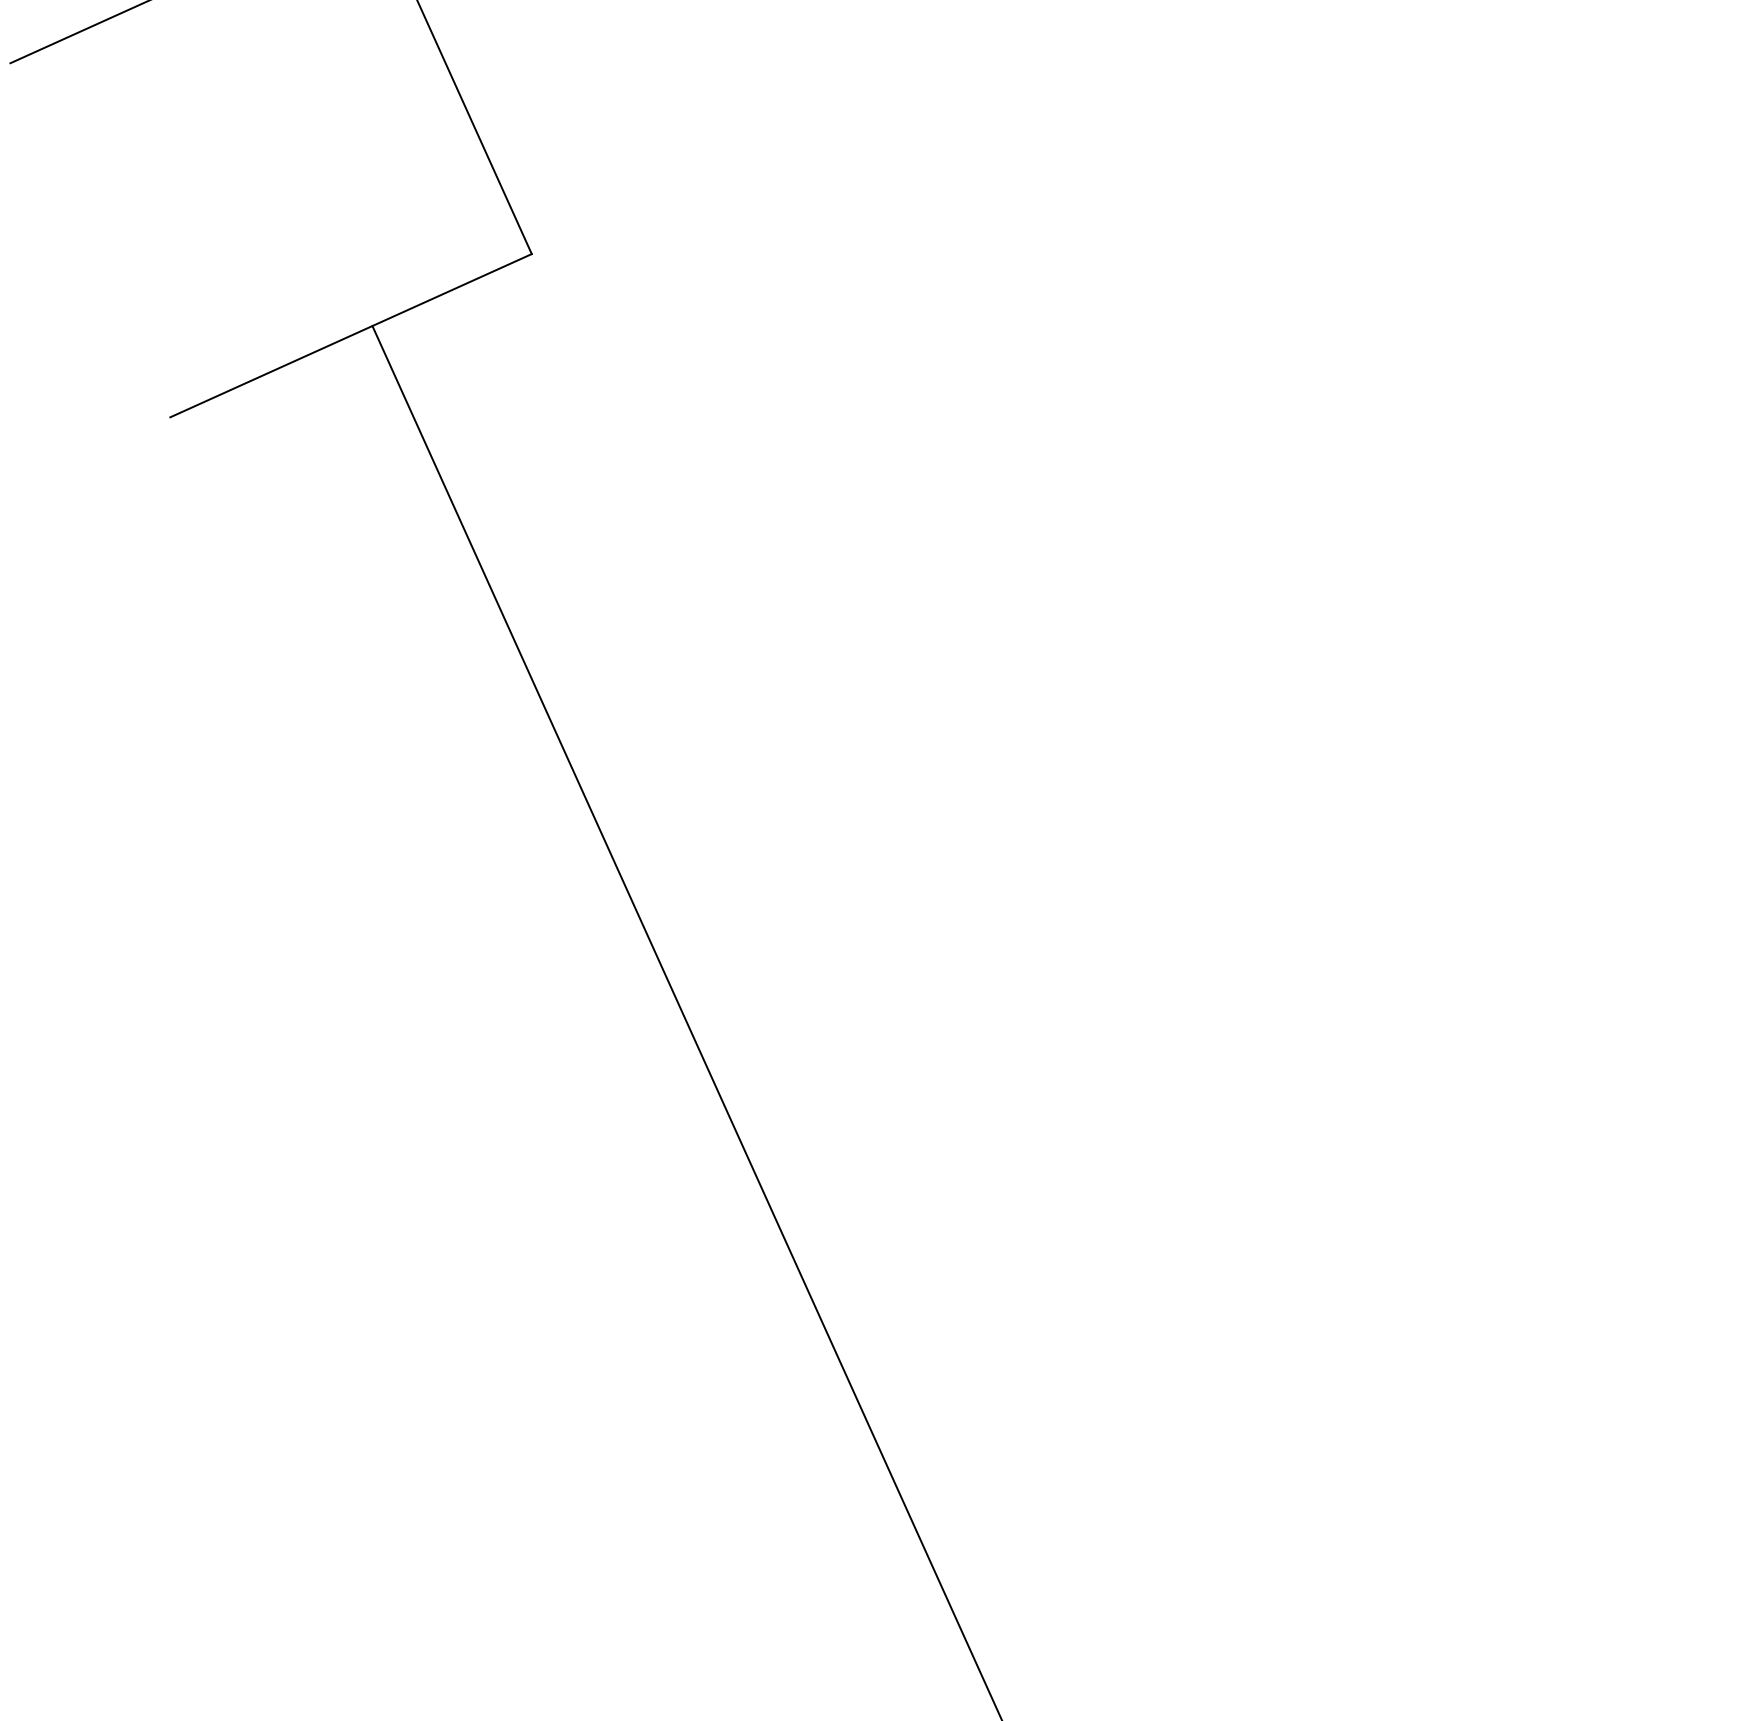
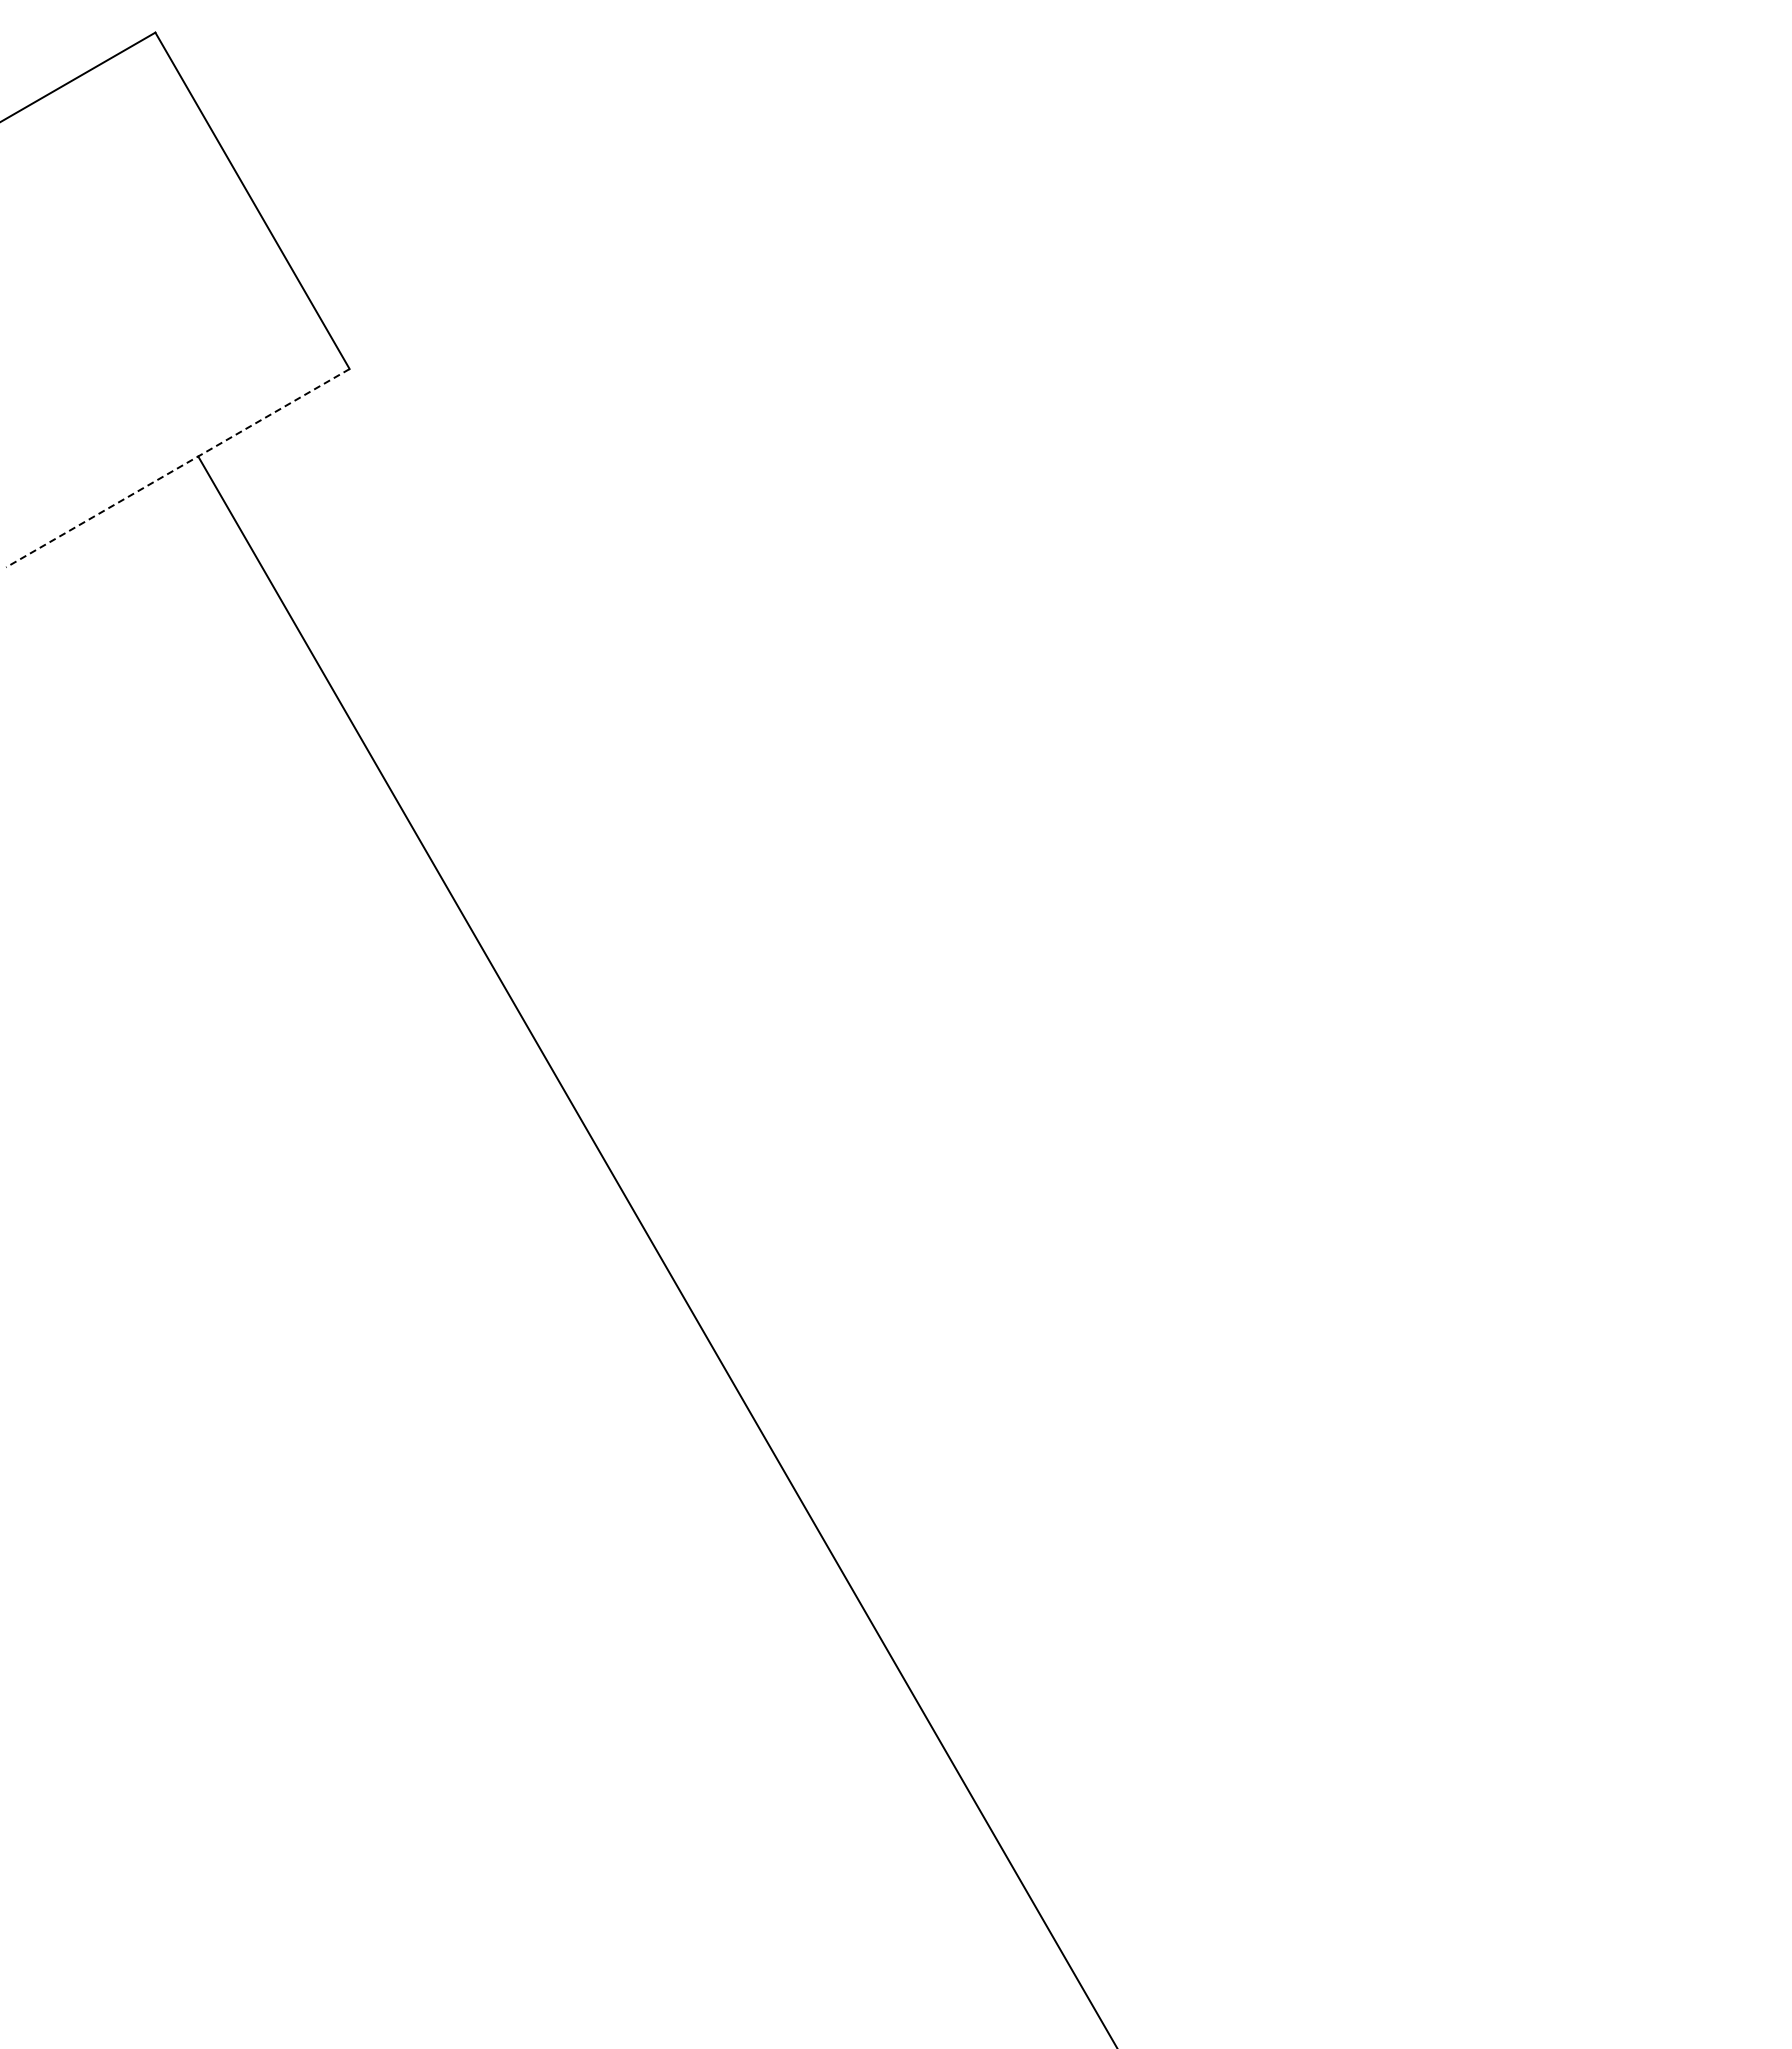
line: (350, 335) -> (177, 468), solid -> dashed

